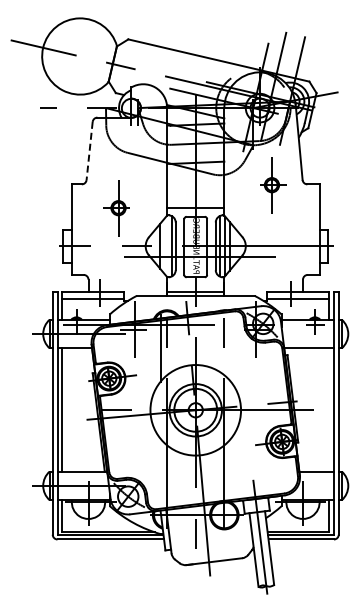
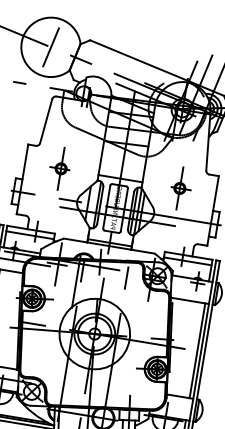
line: (80, 56) -> (51, 47), added
line: (89, 151) -> (46, 121), dashed -> solid
part: (273, 185) -> (181, 188), moved
line: (329, 409) -> (197, 350), added

